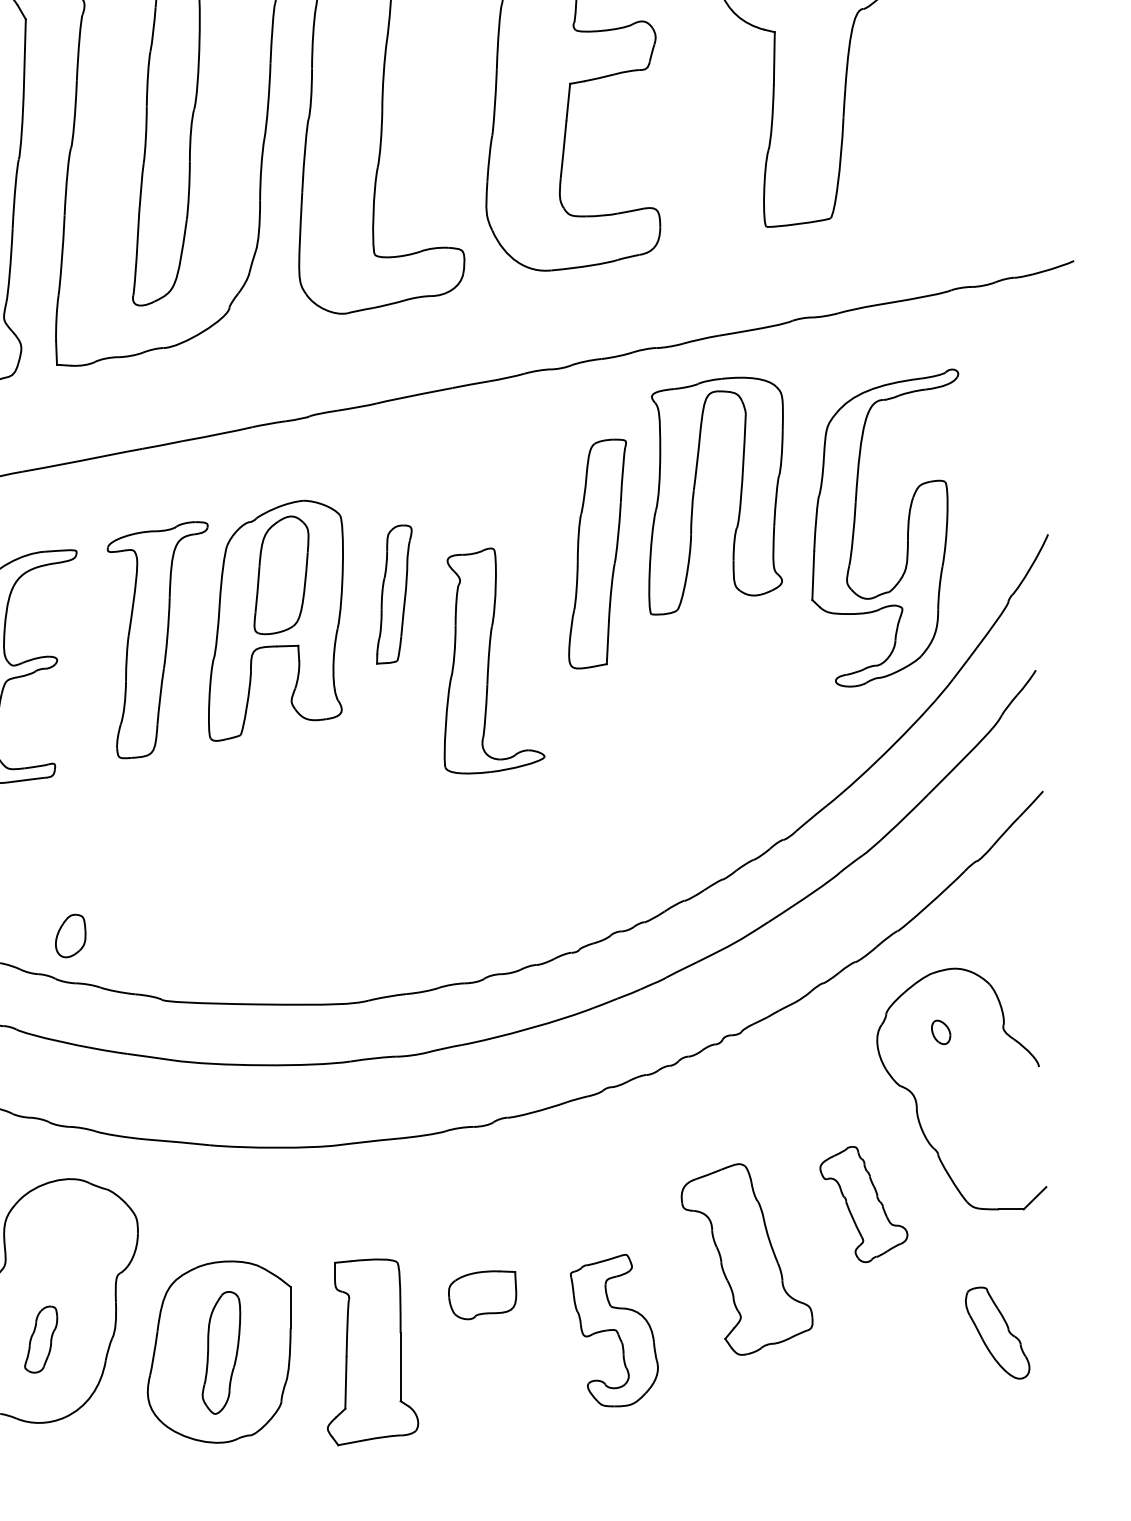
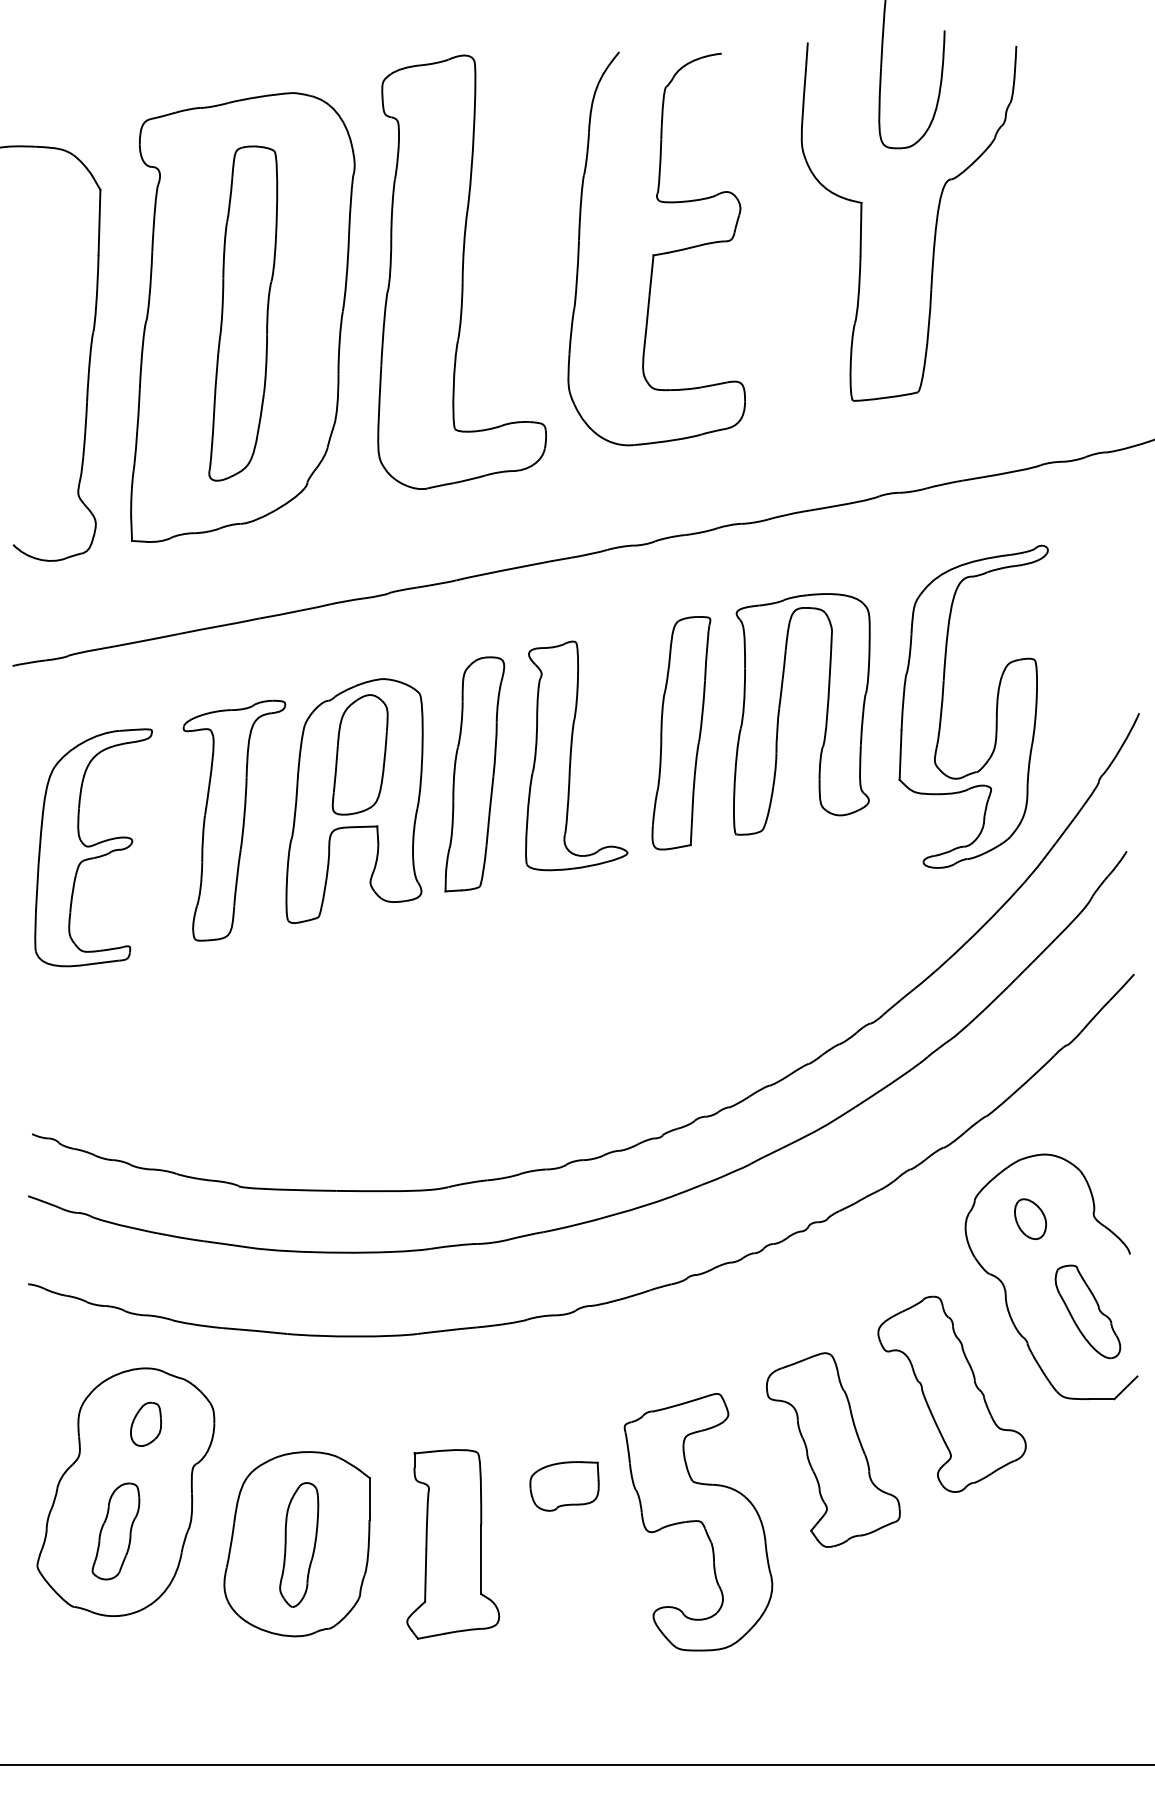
part: (695, 490) -> (780, 708), moved
part: (393, 594) -> (474, 774), size x1.67
part: (494, 660) -> (576, 755), moved
part: (70, 935) -> (145, 1423), moved
part: (941, 1032) -> (1030, 1219), size x1.67
part: (863, 1203) -> (951, 1393), size x1.67
part: (614, 1330) -> (698, 1522), size x1.67
part: (997, 1332) -> (1087, 1311), moved
part: (40, 1339) -> (115, 1531), size x1.43

